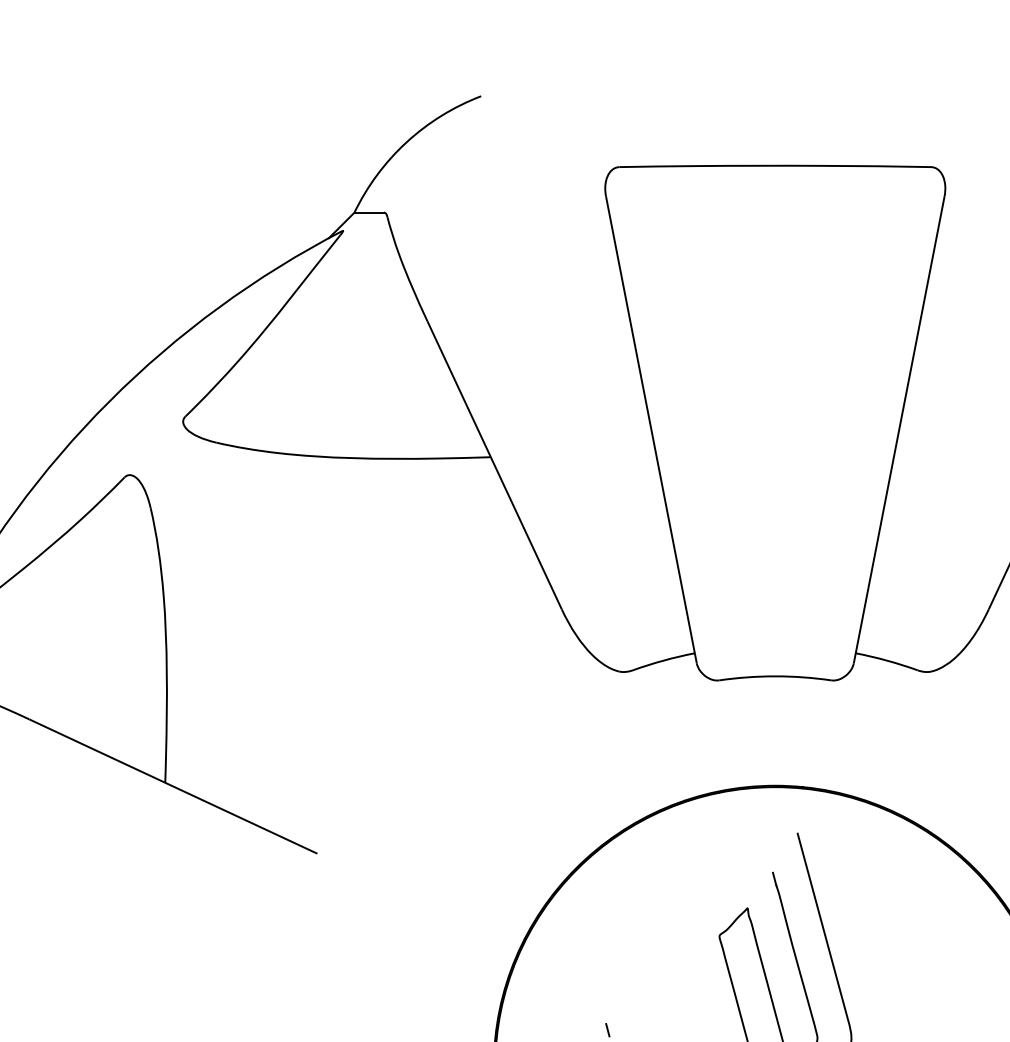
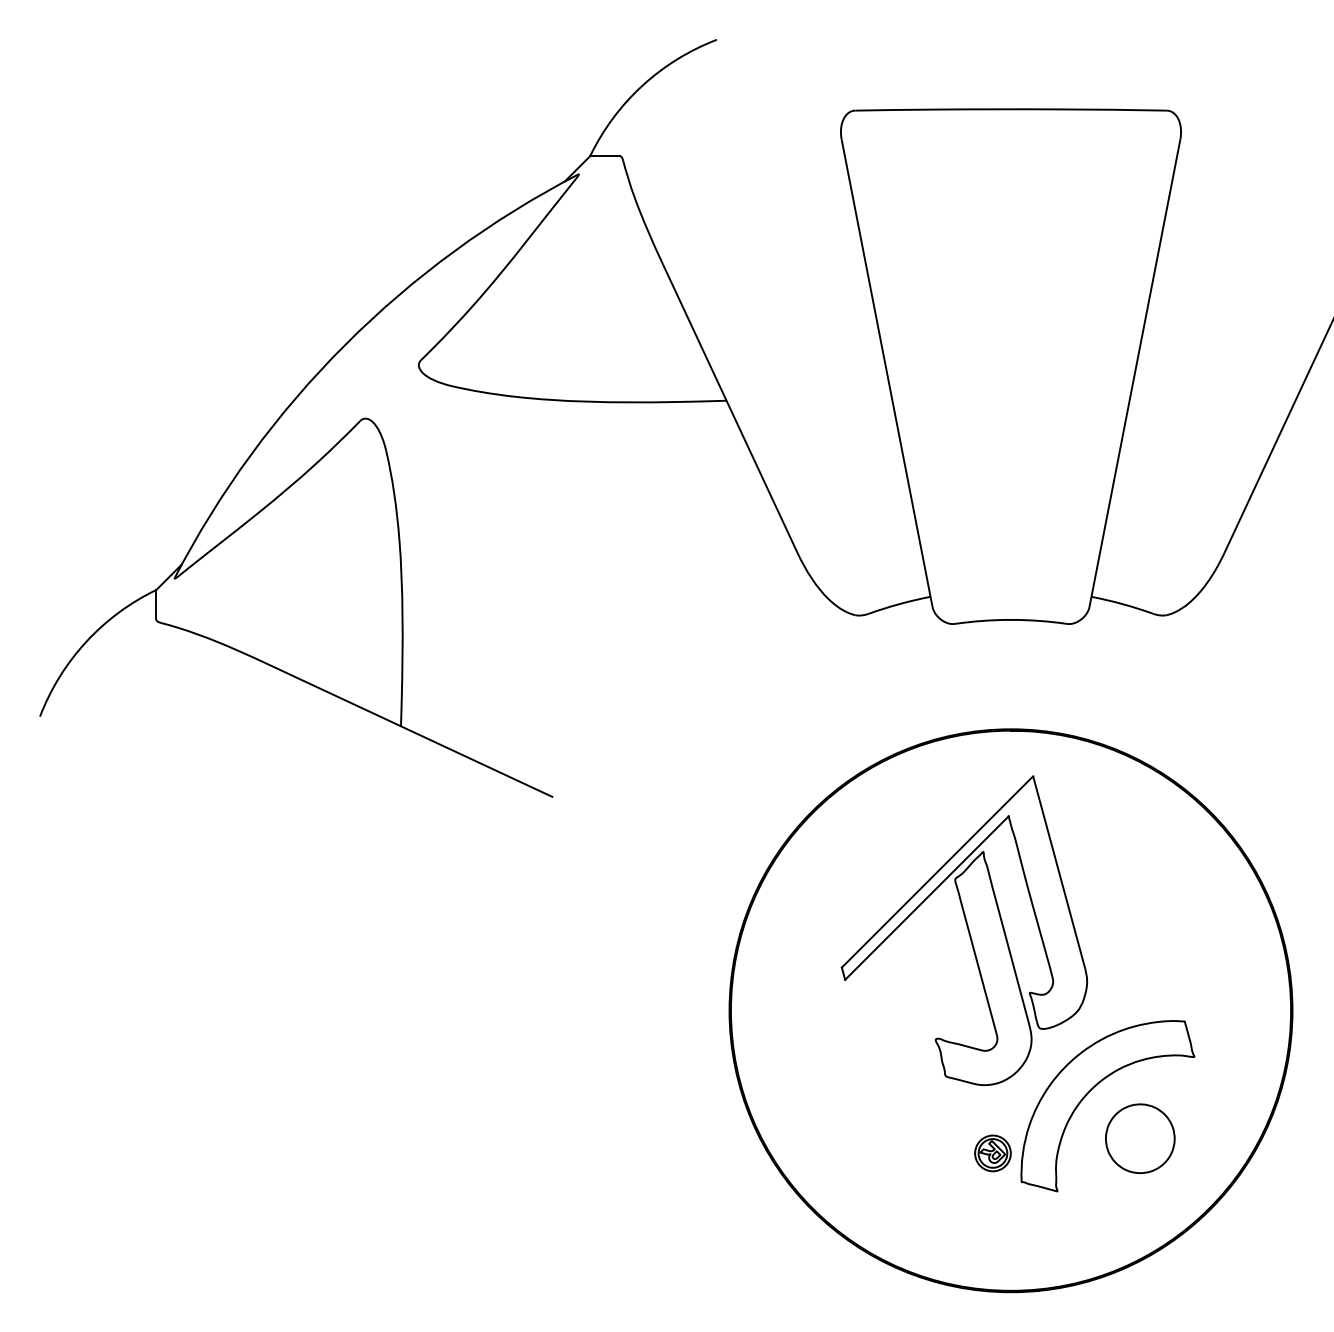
line: (701, 927) -> (937, 871), added
line: (690, 953) -> (926, 897), added

